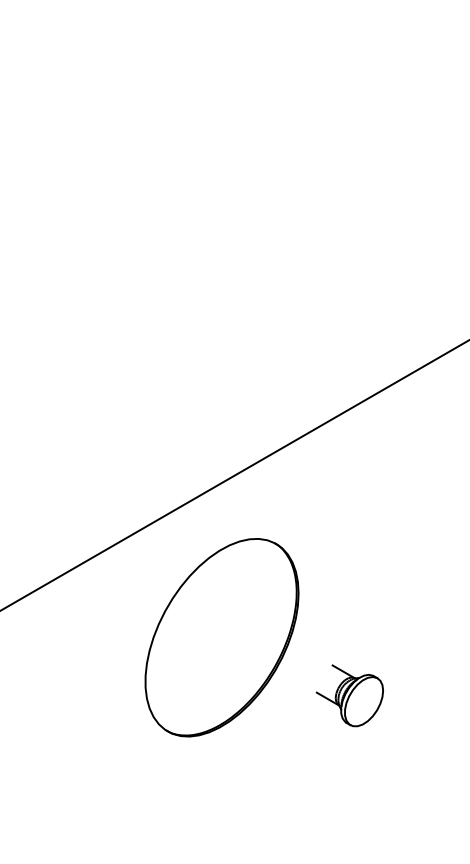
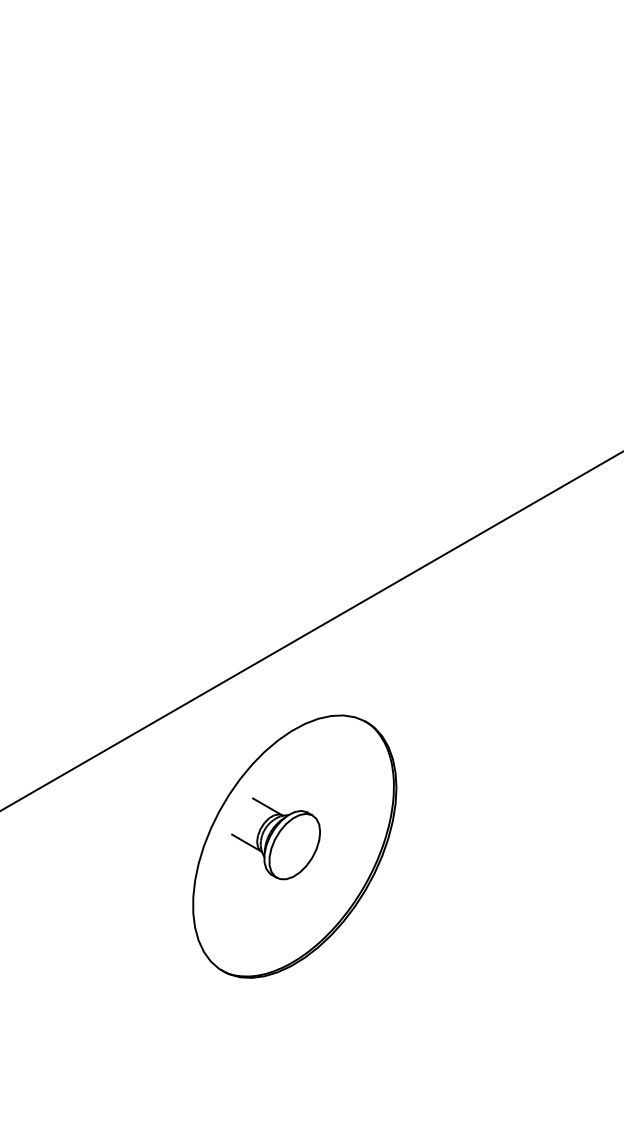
part: (349, 695) -> (275, 838), moved

